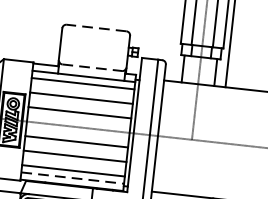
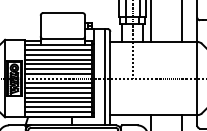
line: (95, 28) -> (62, 13), dashed -> solid
line: (91, 68) -> (62, 39), dashed -> solid
line: (81, 90) -> (57, 54), added
line: (79, 105) -> (57, 64), added
line: (78, 119) -> (57, 73), added
line: (76, 134) -> (57, 83), added
line: (74, 148) -> (57, 92), added
line: (73, 163) -> (57, 102), added
line: (73, 177) -> (58, 111), dashed -> solid

